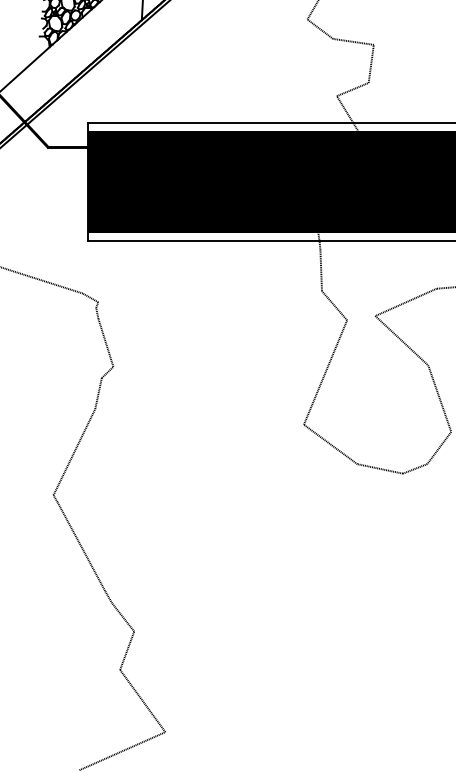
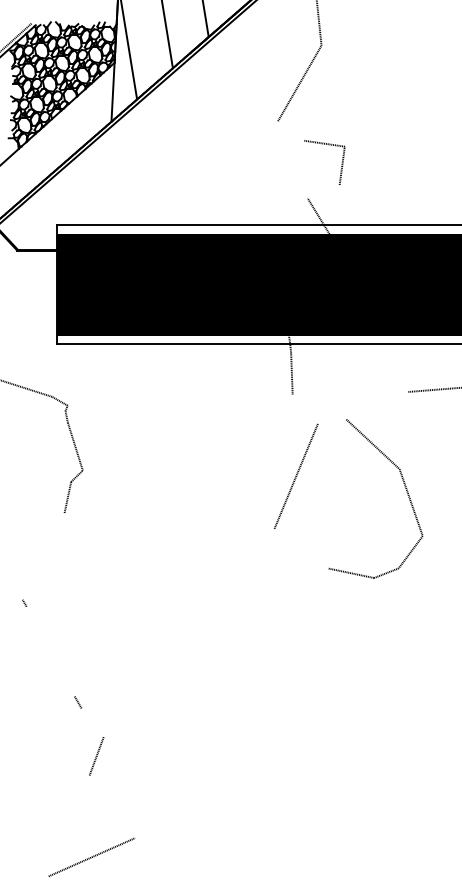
line: (319, 28) -> (290, 130), removed
line: (352, 89) -> (323, 191), removed
line: (405, 302) -> (376, 405), removed
line: (334, 305) -> (305, 408), removed
line: (330, 444) -> (301, 548), removed
line: (74, 452) -> (43, 556), removed
line: (81, 546) -> (50, 651), removed
line: (123, 617) -> (92, 722), removed
line: (142, 700) -> (112, 806), removed

